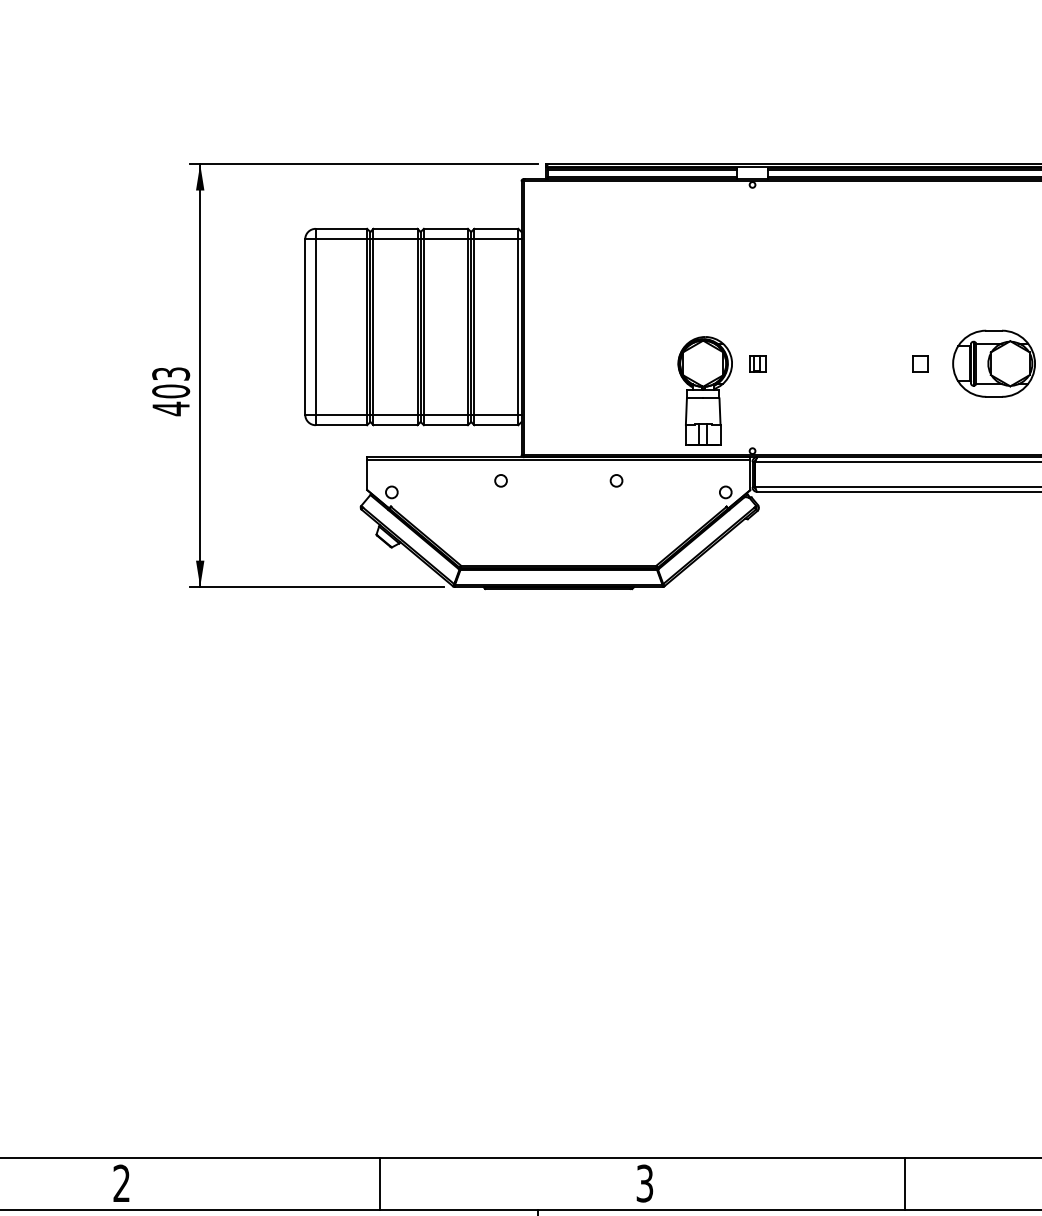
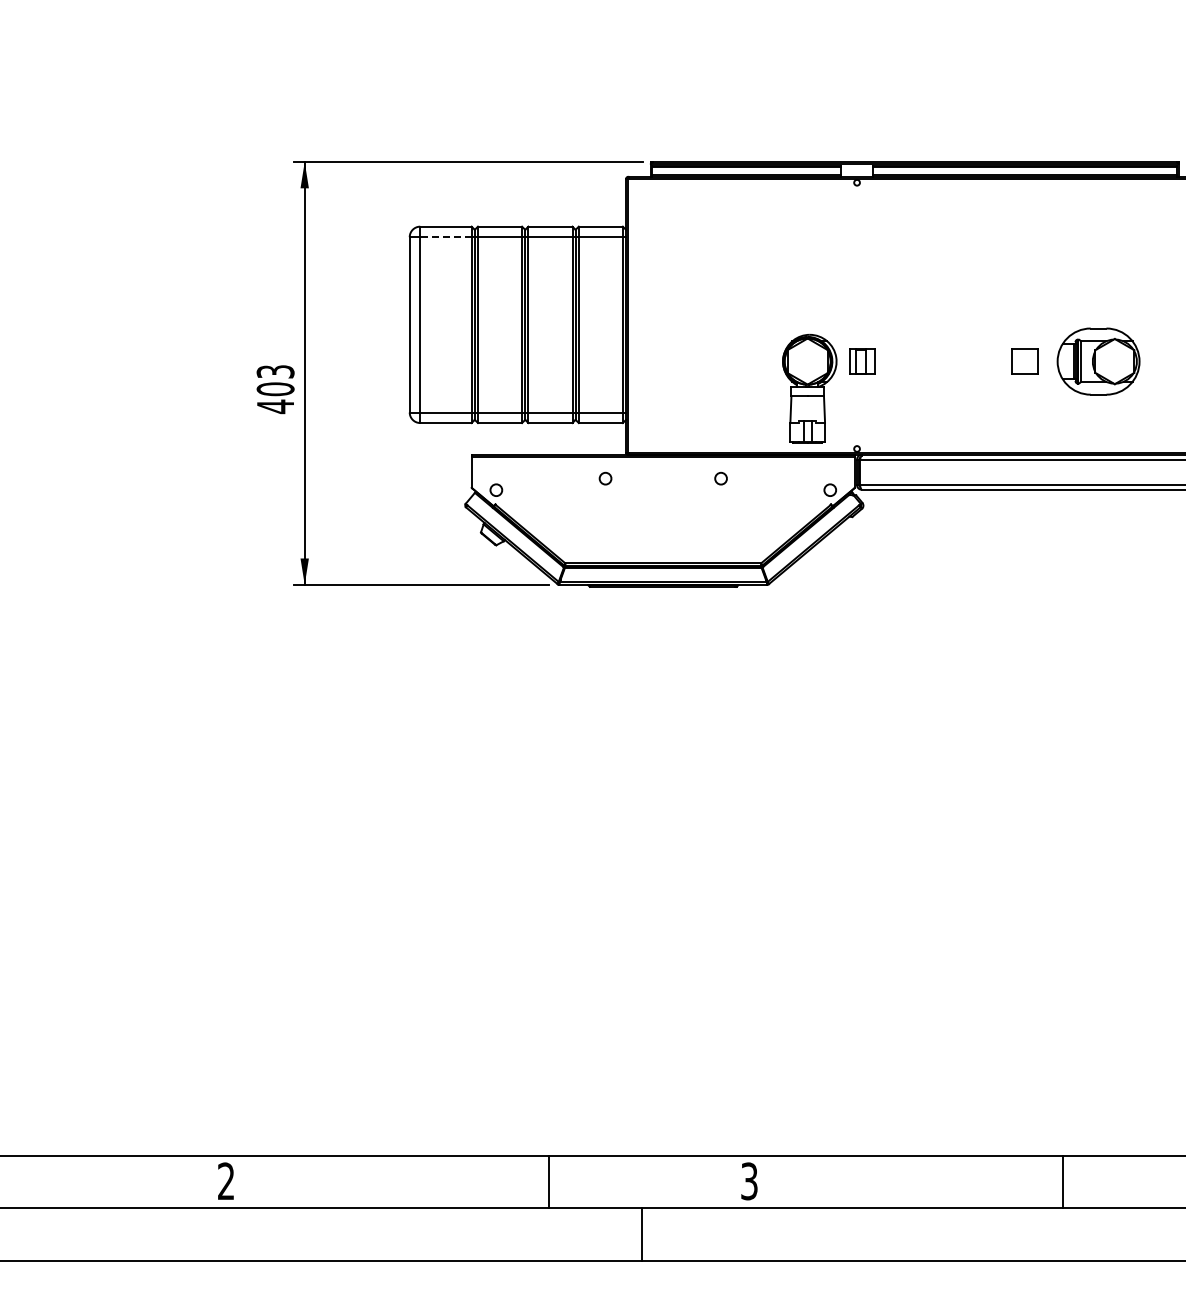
line: (340, 239) -> (445, 237), solid -> dashed
part: (756, 363) -> (861, 361), size x1.6
part: (919, 363) -> (1024, 361), size x1.6
line: (379, 1183) -> (548, 1181), moved
line: (904, 1183) -> (1062, 1181), moved

